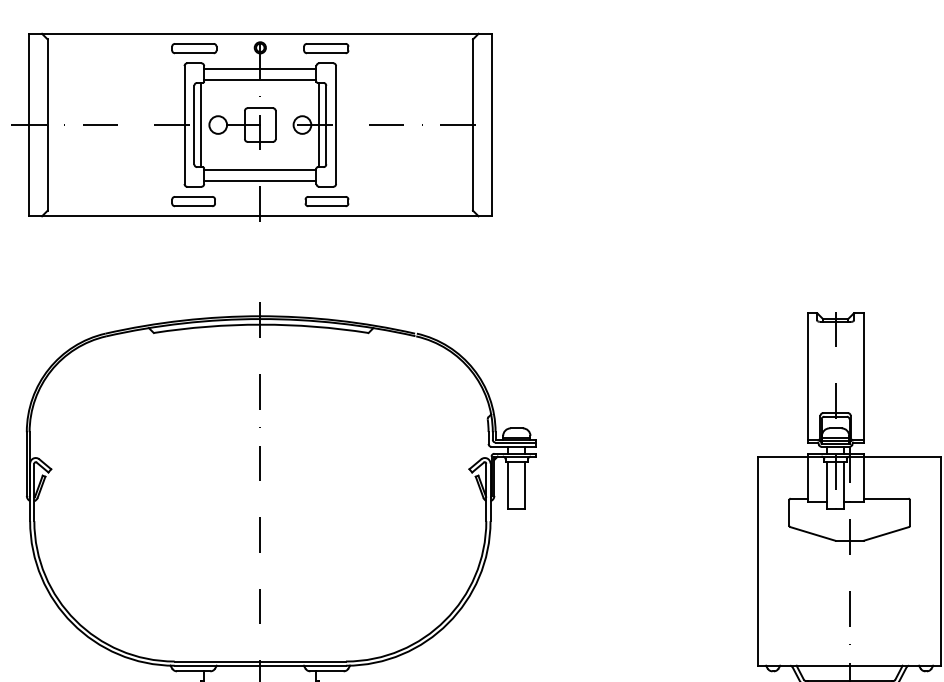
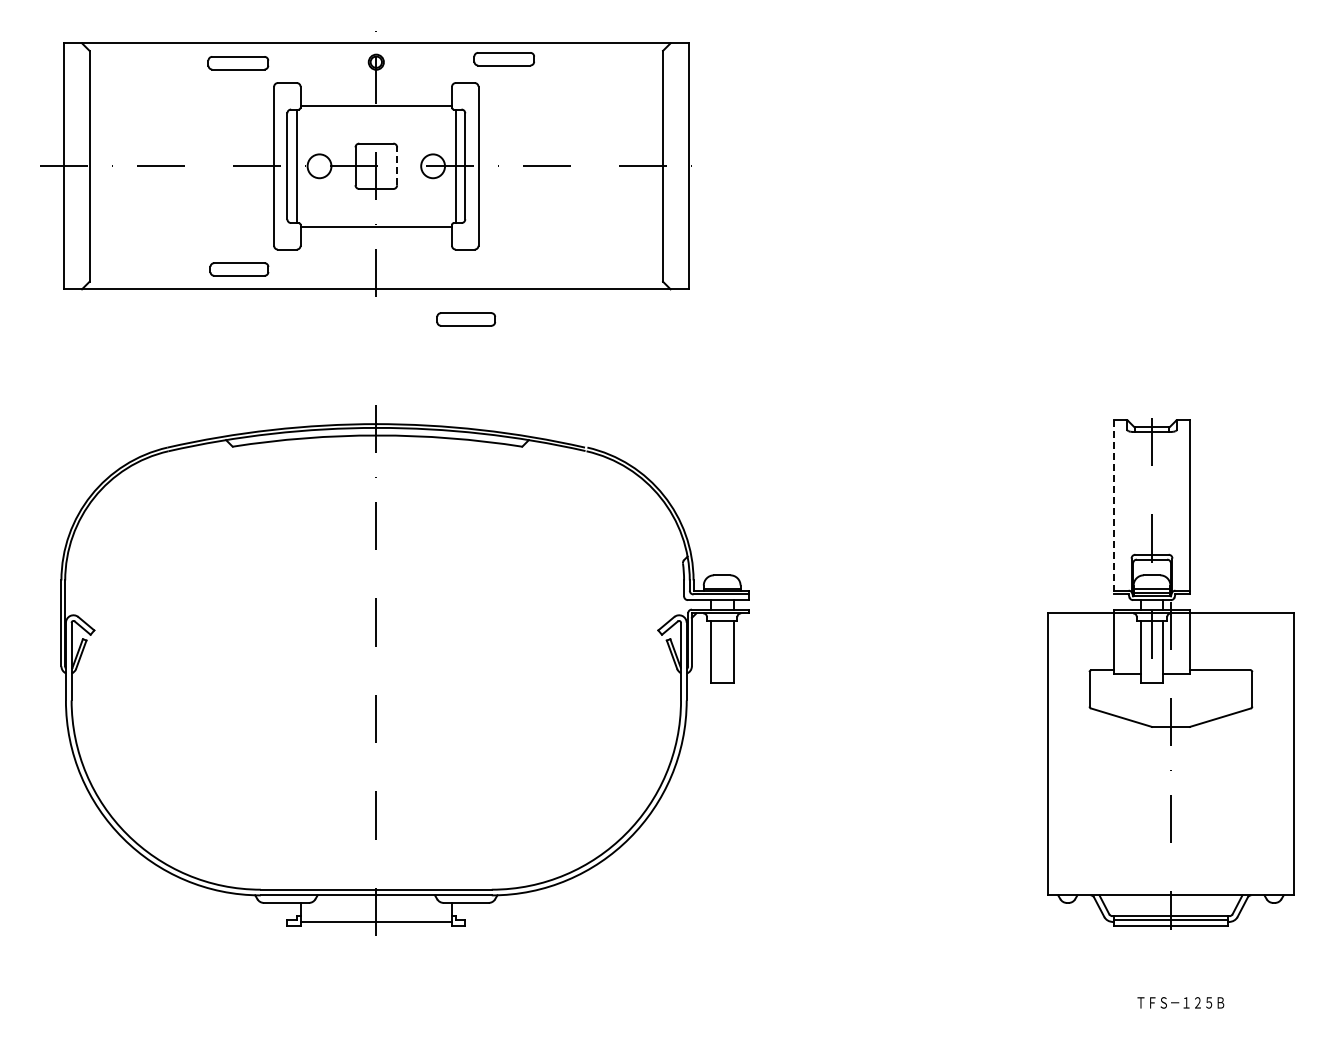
part: (194, 48) -> (238, 63), moved
part: (325, 48) -> (503, 59), moved
line: (260, 68) -> (376, 90), removed
line: (276, 125) -> (397, 166), solid -> dashed
line: (260, 181) -> (376, 242), removed
part: (193, 201) -> (239, 269), moved
part: (326, 201) -> (465, 319), moved
line: (807, 378) -> (1114, 507), solid -> dashed

